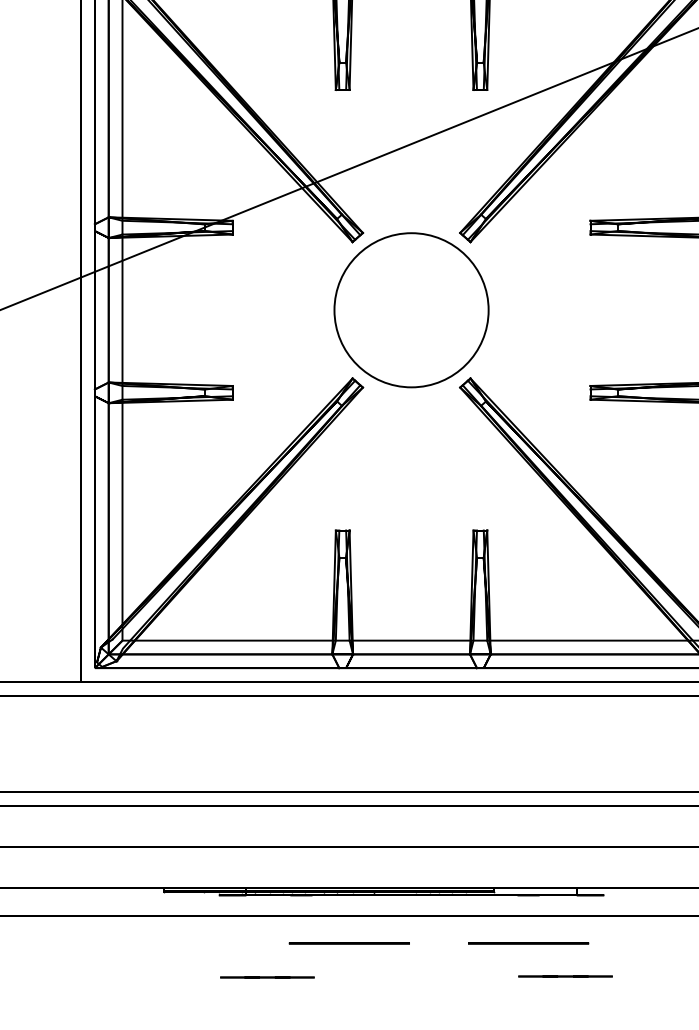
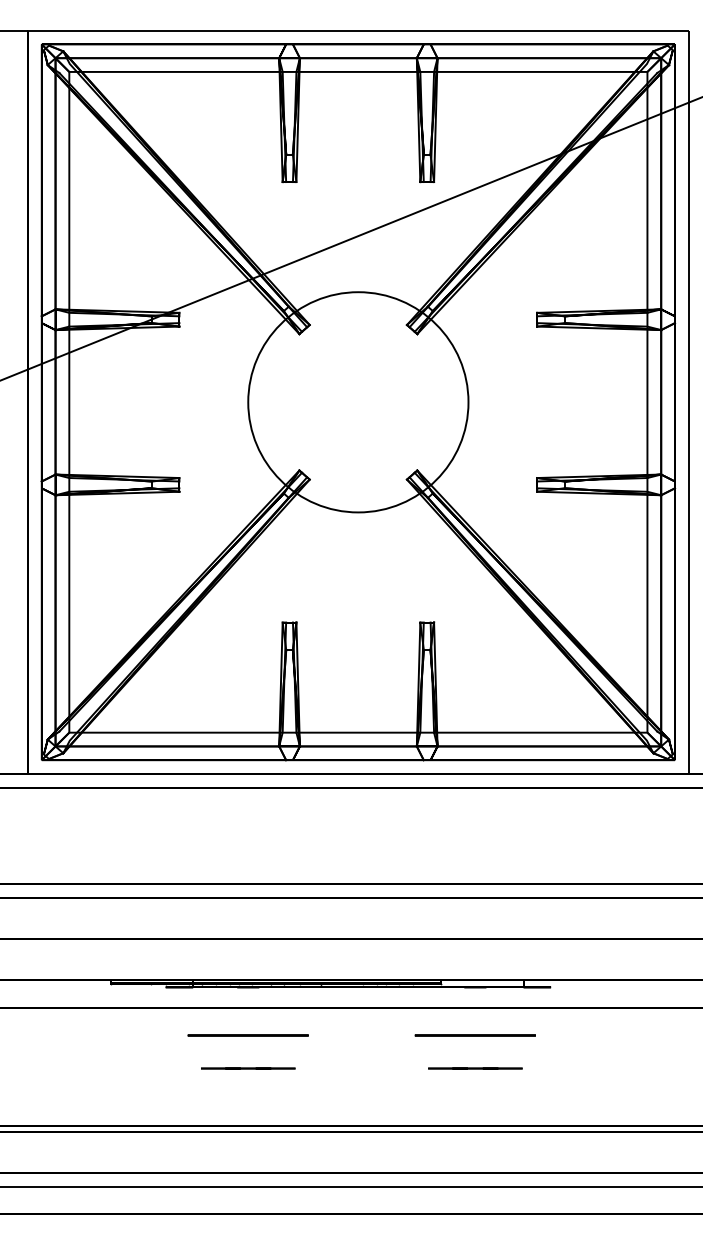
circle: (411, 310) -> (358, 402), size x1.43
circle: (348, 943) -> (247, 1035), moved
line: (565, 976) -> (475, 1068), moved
line: (267, 977) -> (248, 1068), moved

